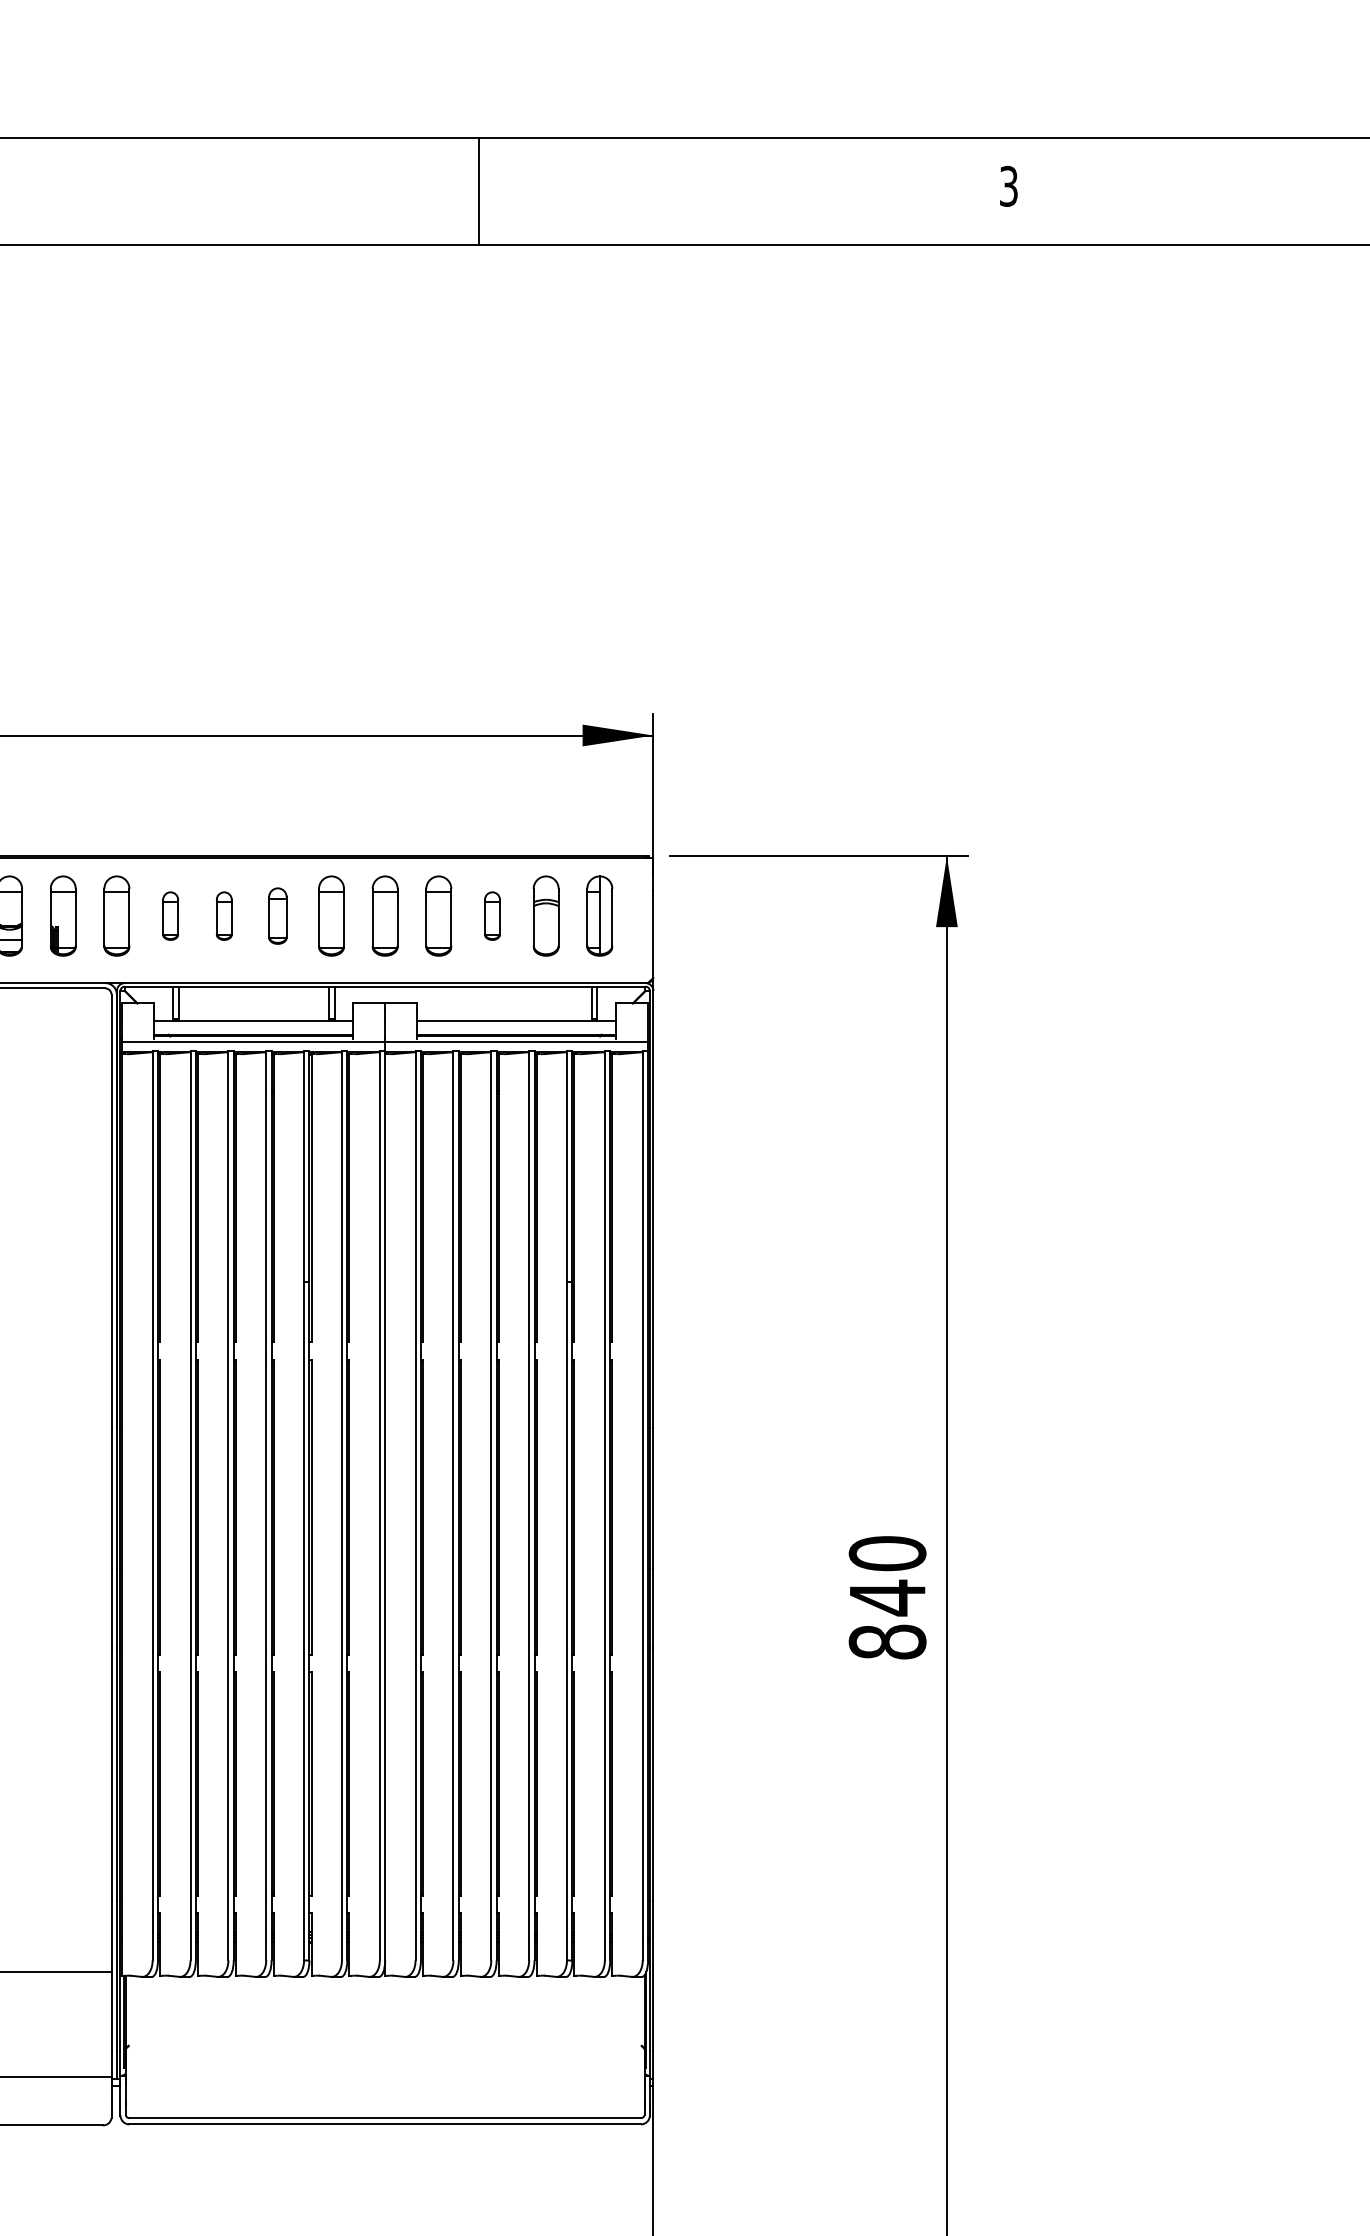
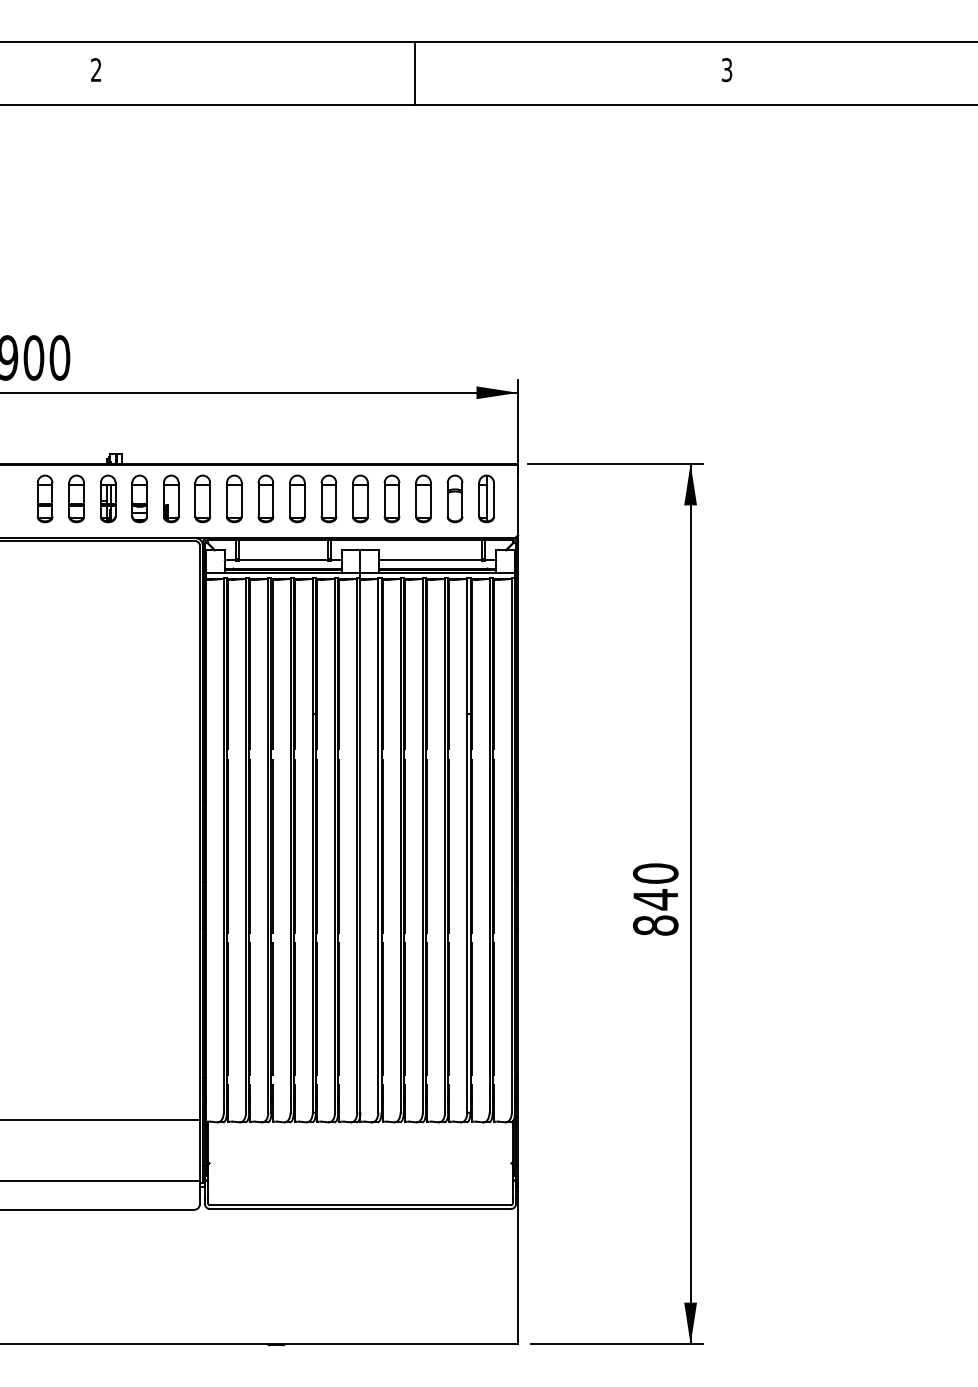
part: (170, 915) -> (234, 498), size x1.67
part: (223, 915) -> (265, 498), size x1.67
part: (278, 915) -> (297, 498), size x1.43
part: (492, 915) -> (423, 498), size x1.67

